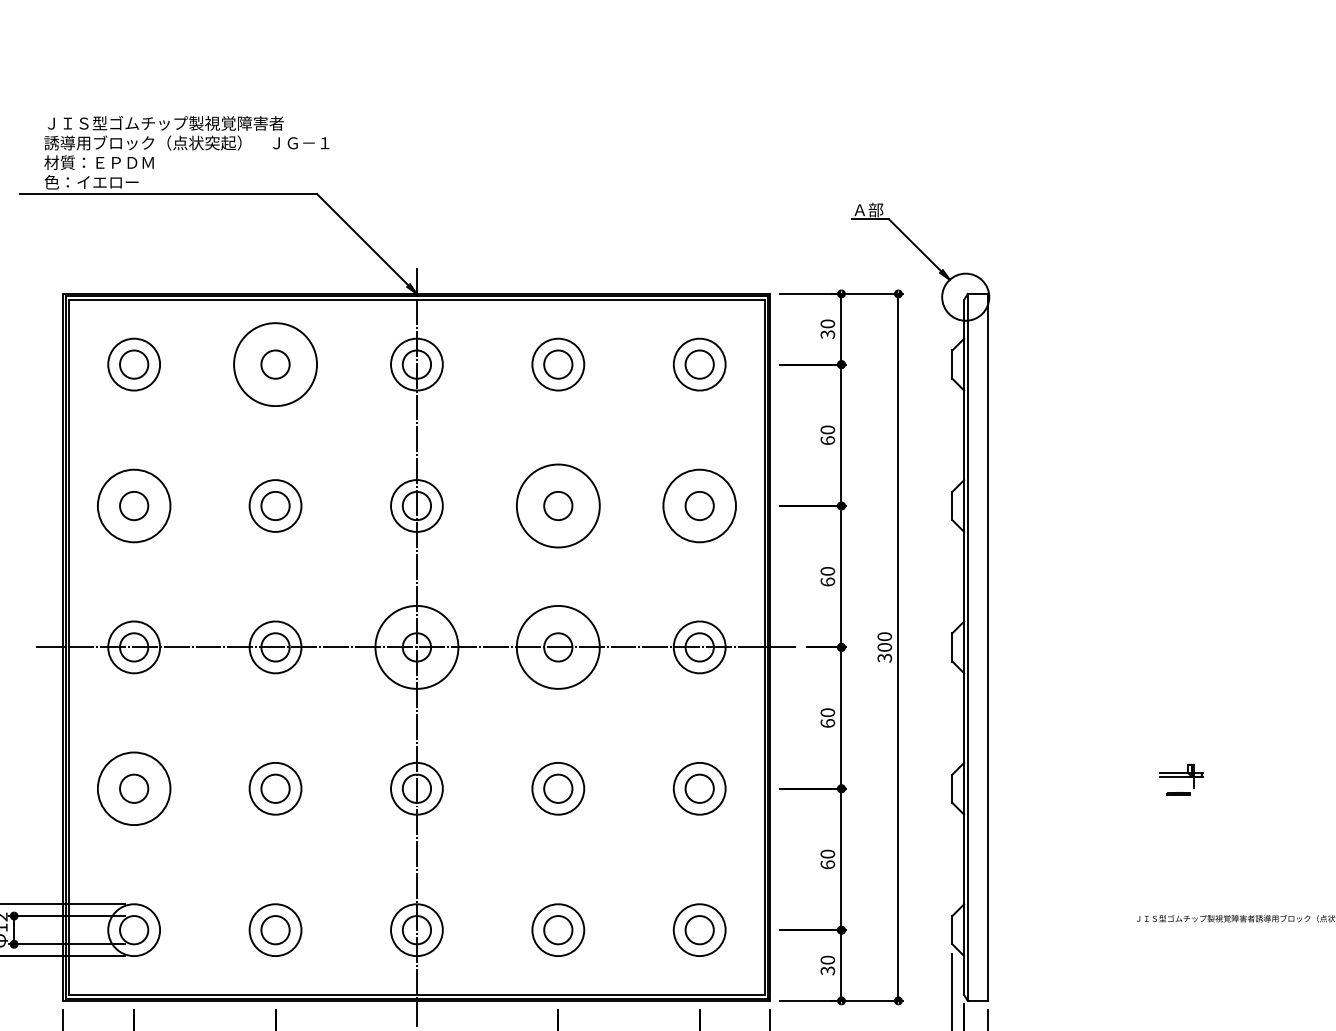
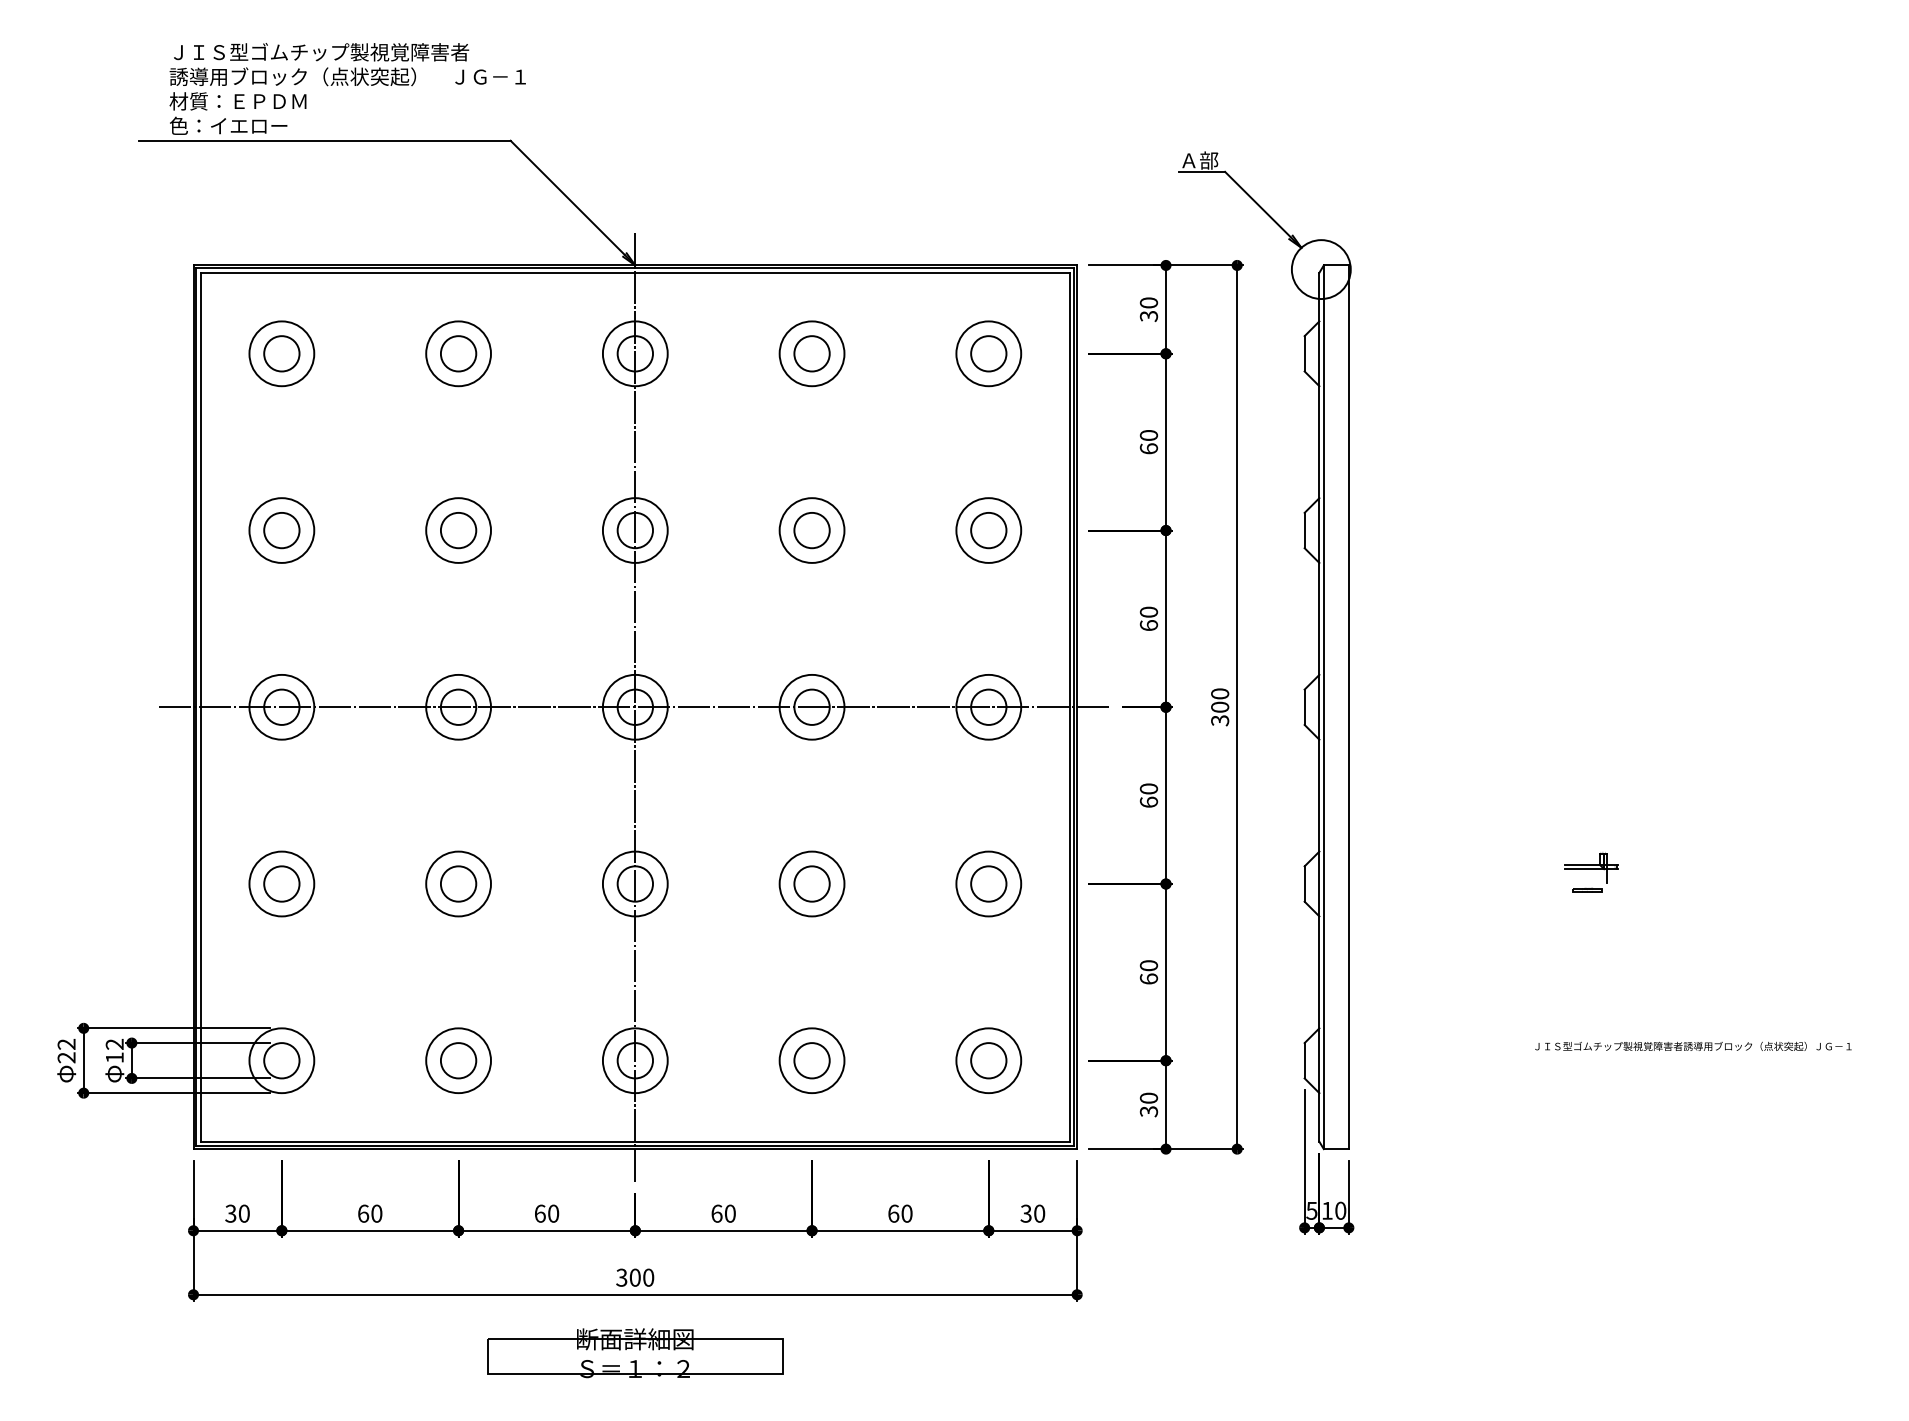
circle: (275, 364) -> (458, 353), size x0.62
circle: (133, 505) -> (281, 530), size x0.71
circle: (557, 505) -> (811, 530), size x0.62
circle: (699, 505) -> (988, 530), size x0.71
circle: (416, 646) -> (634, 706), size x0.62
circle: (557, 646) -> (811, 706), size x0.62
circle: (133, 788) -> (281, 883), size x0.71

